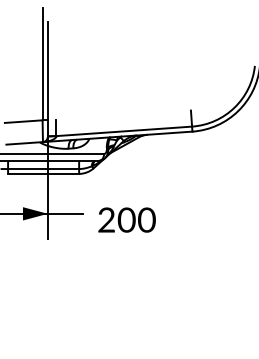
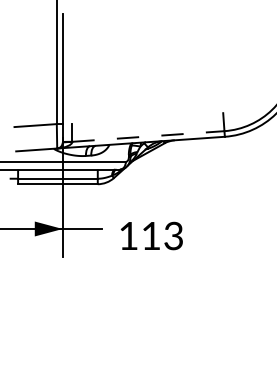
line: (124, 131) -> (148, 136), solid -> dashed
text: (126, 219) -> (150, 235), 200 -> 113

